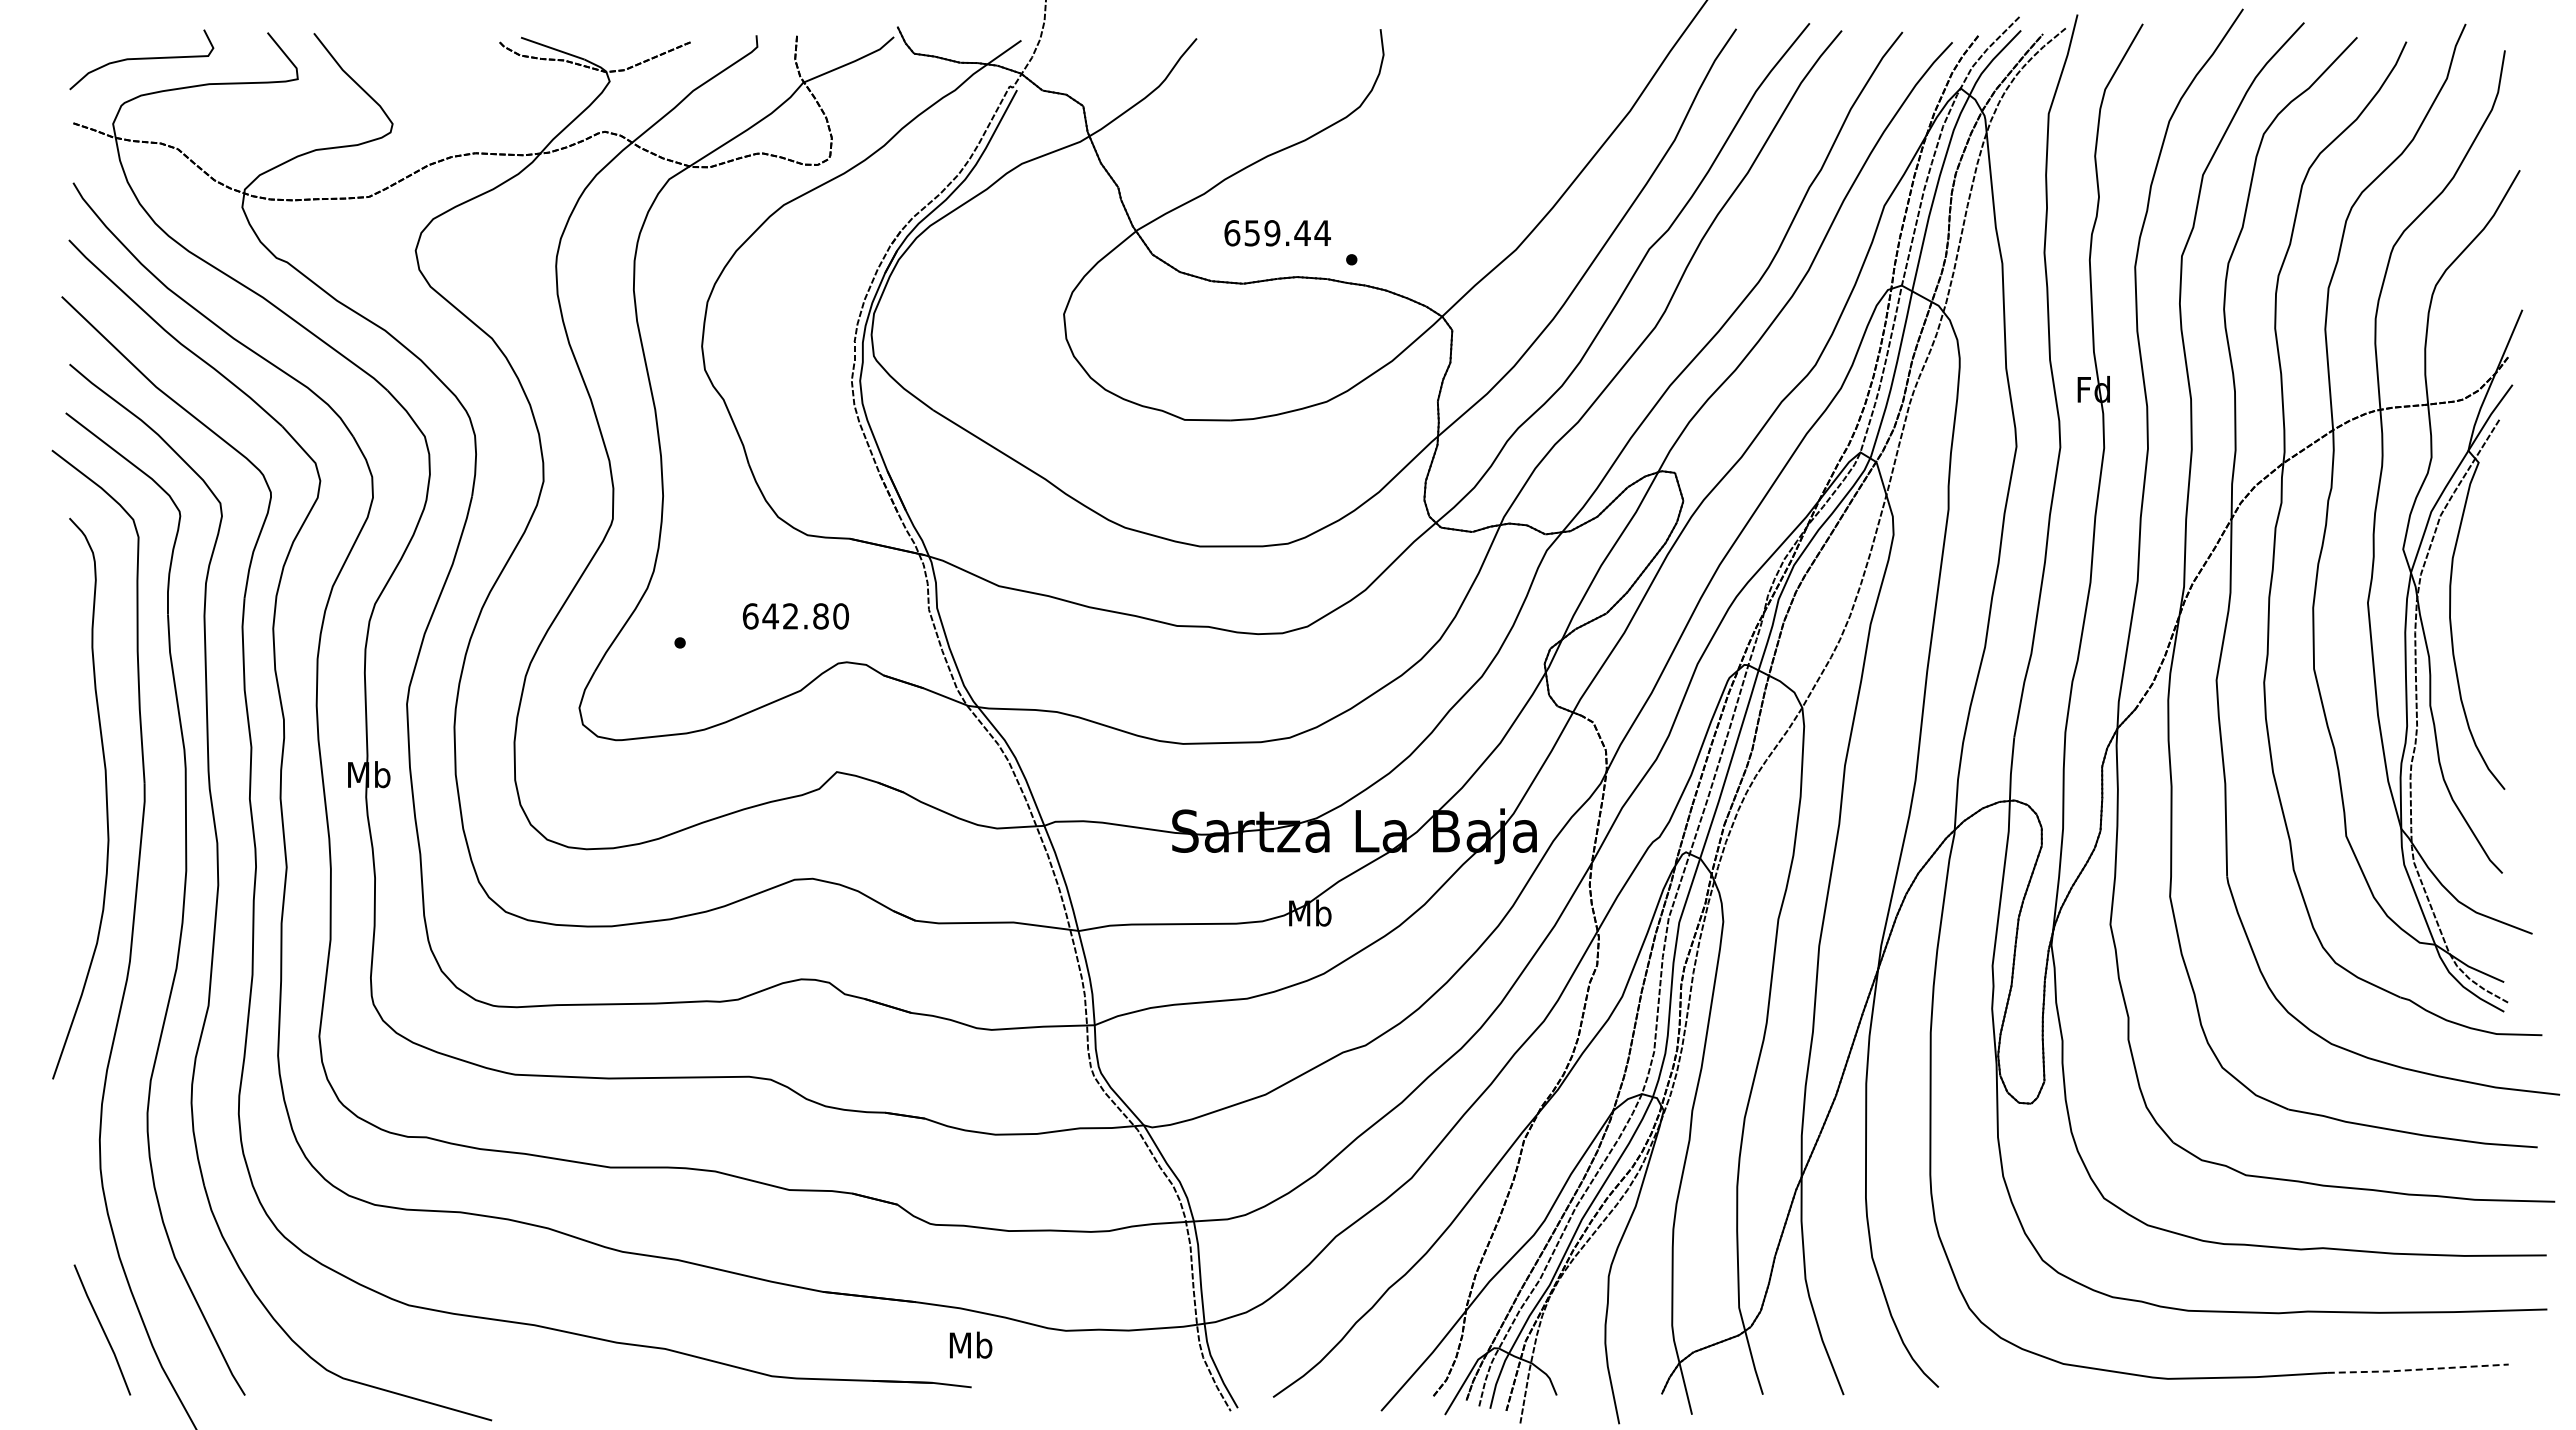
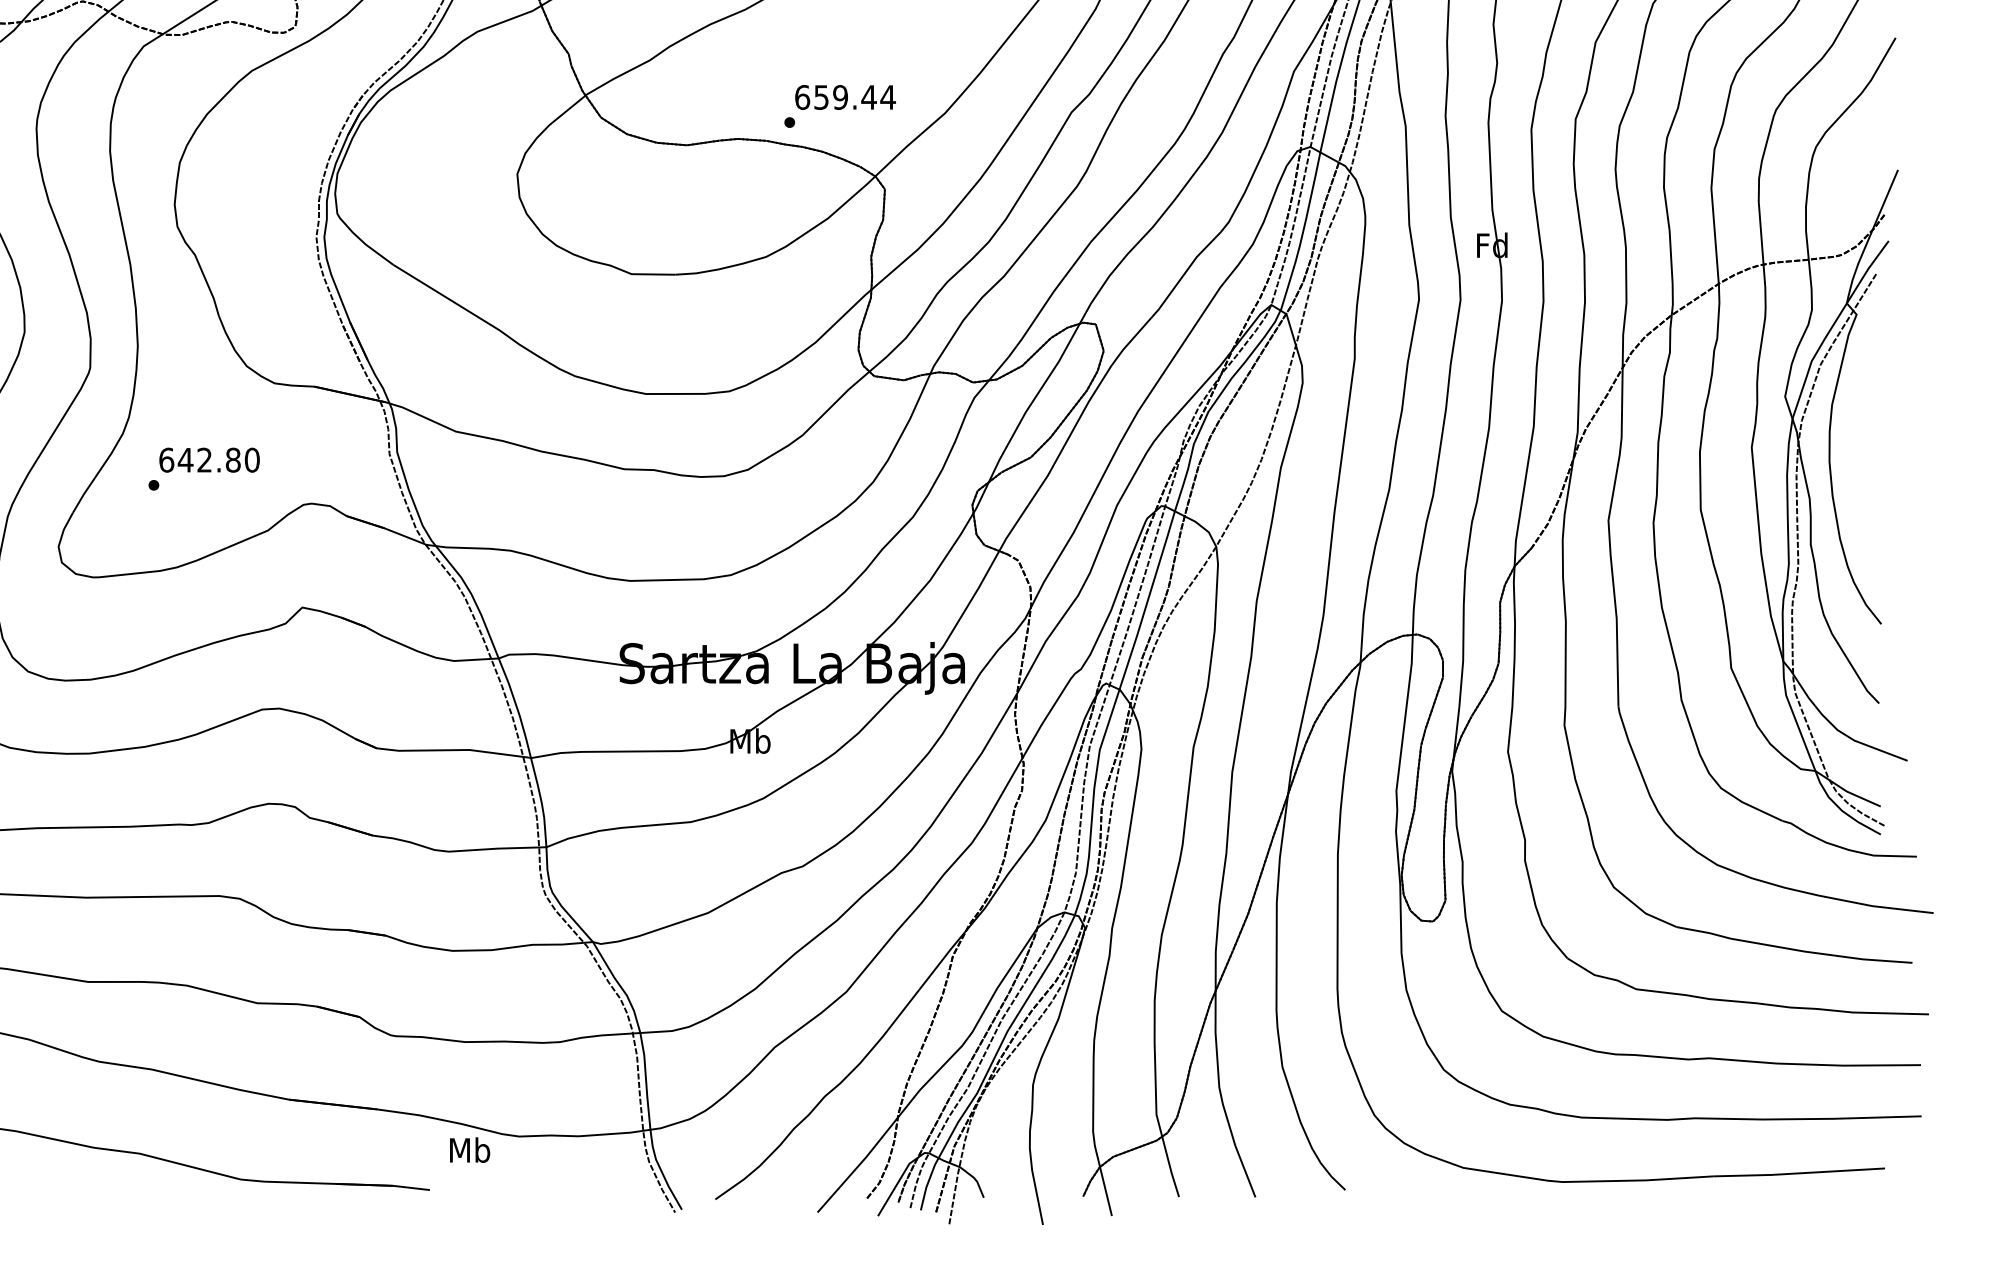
text: (1277, 233) -> (845, 97), moved
text: (795, 616) -> (209, 460), moved
text: (971, 1344) -> (470, 1149), moved
line: (2417, 1369) -> (1798, 1173), dashed -> solid

